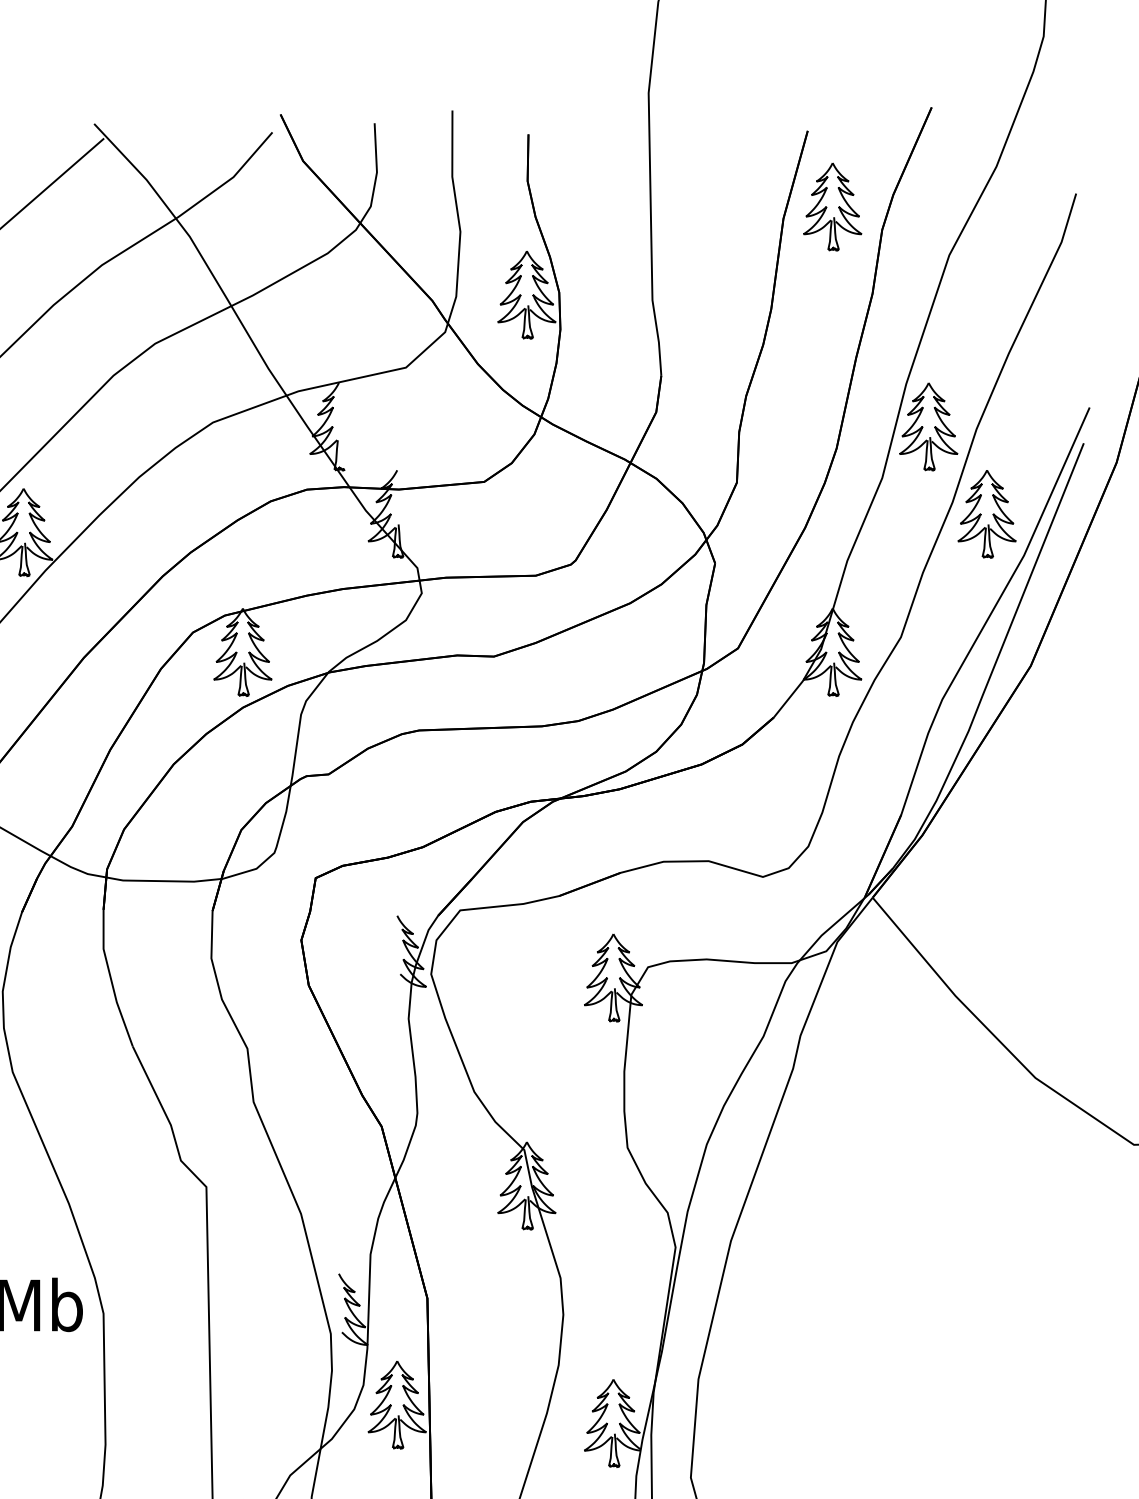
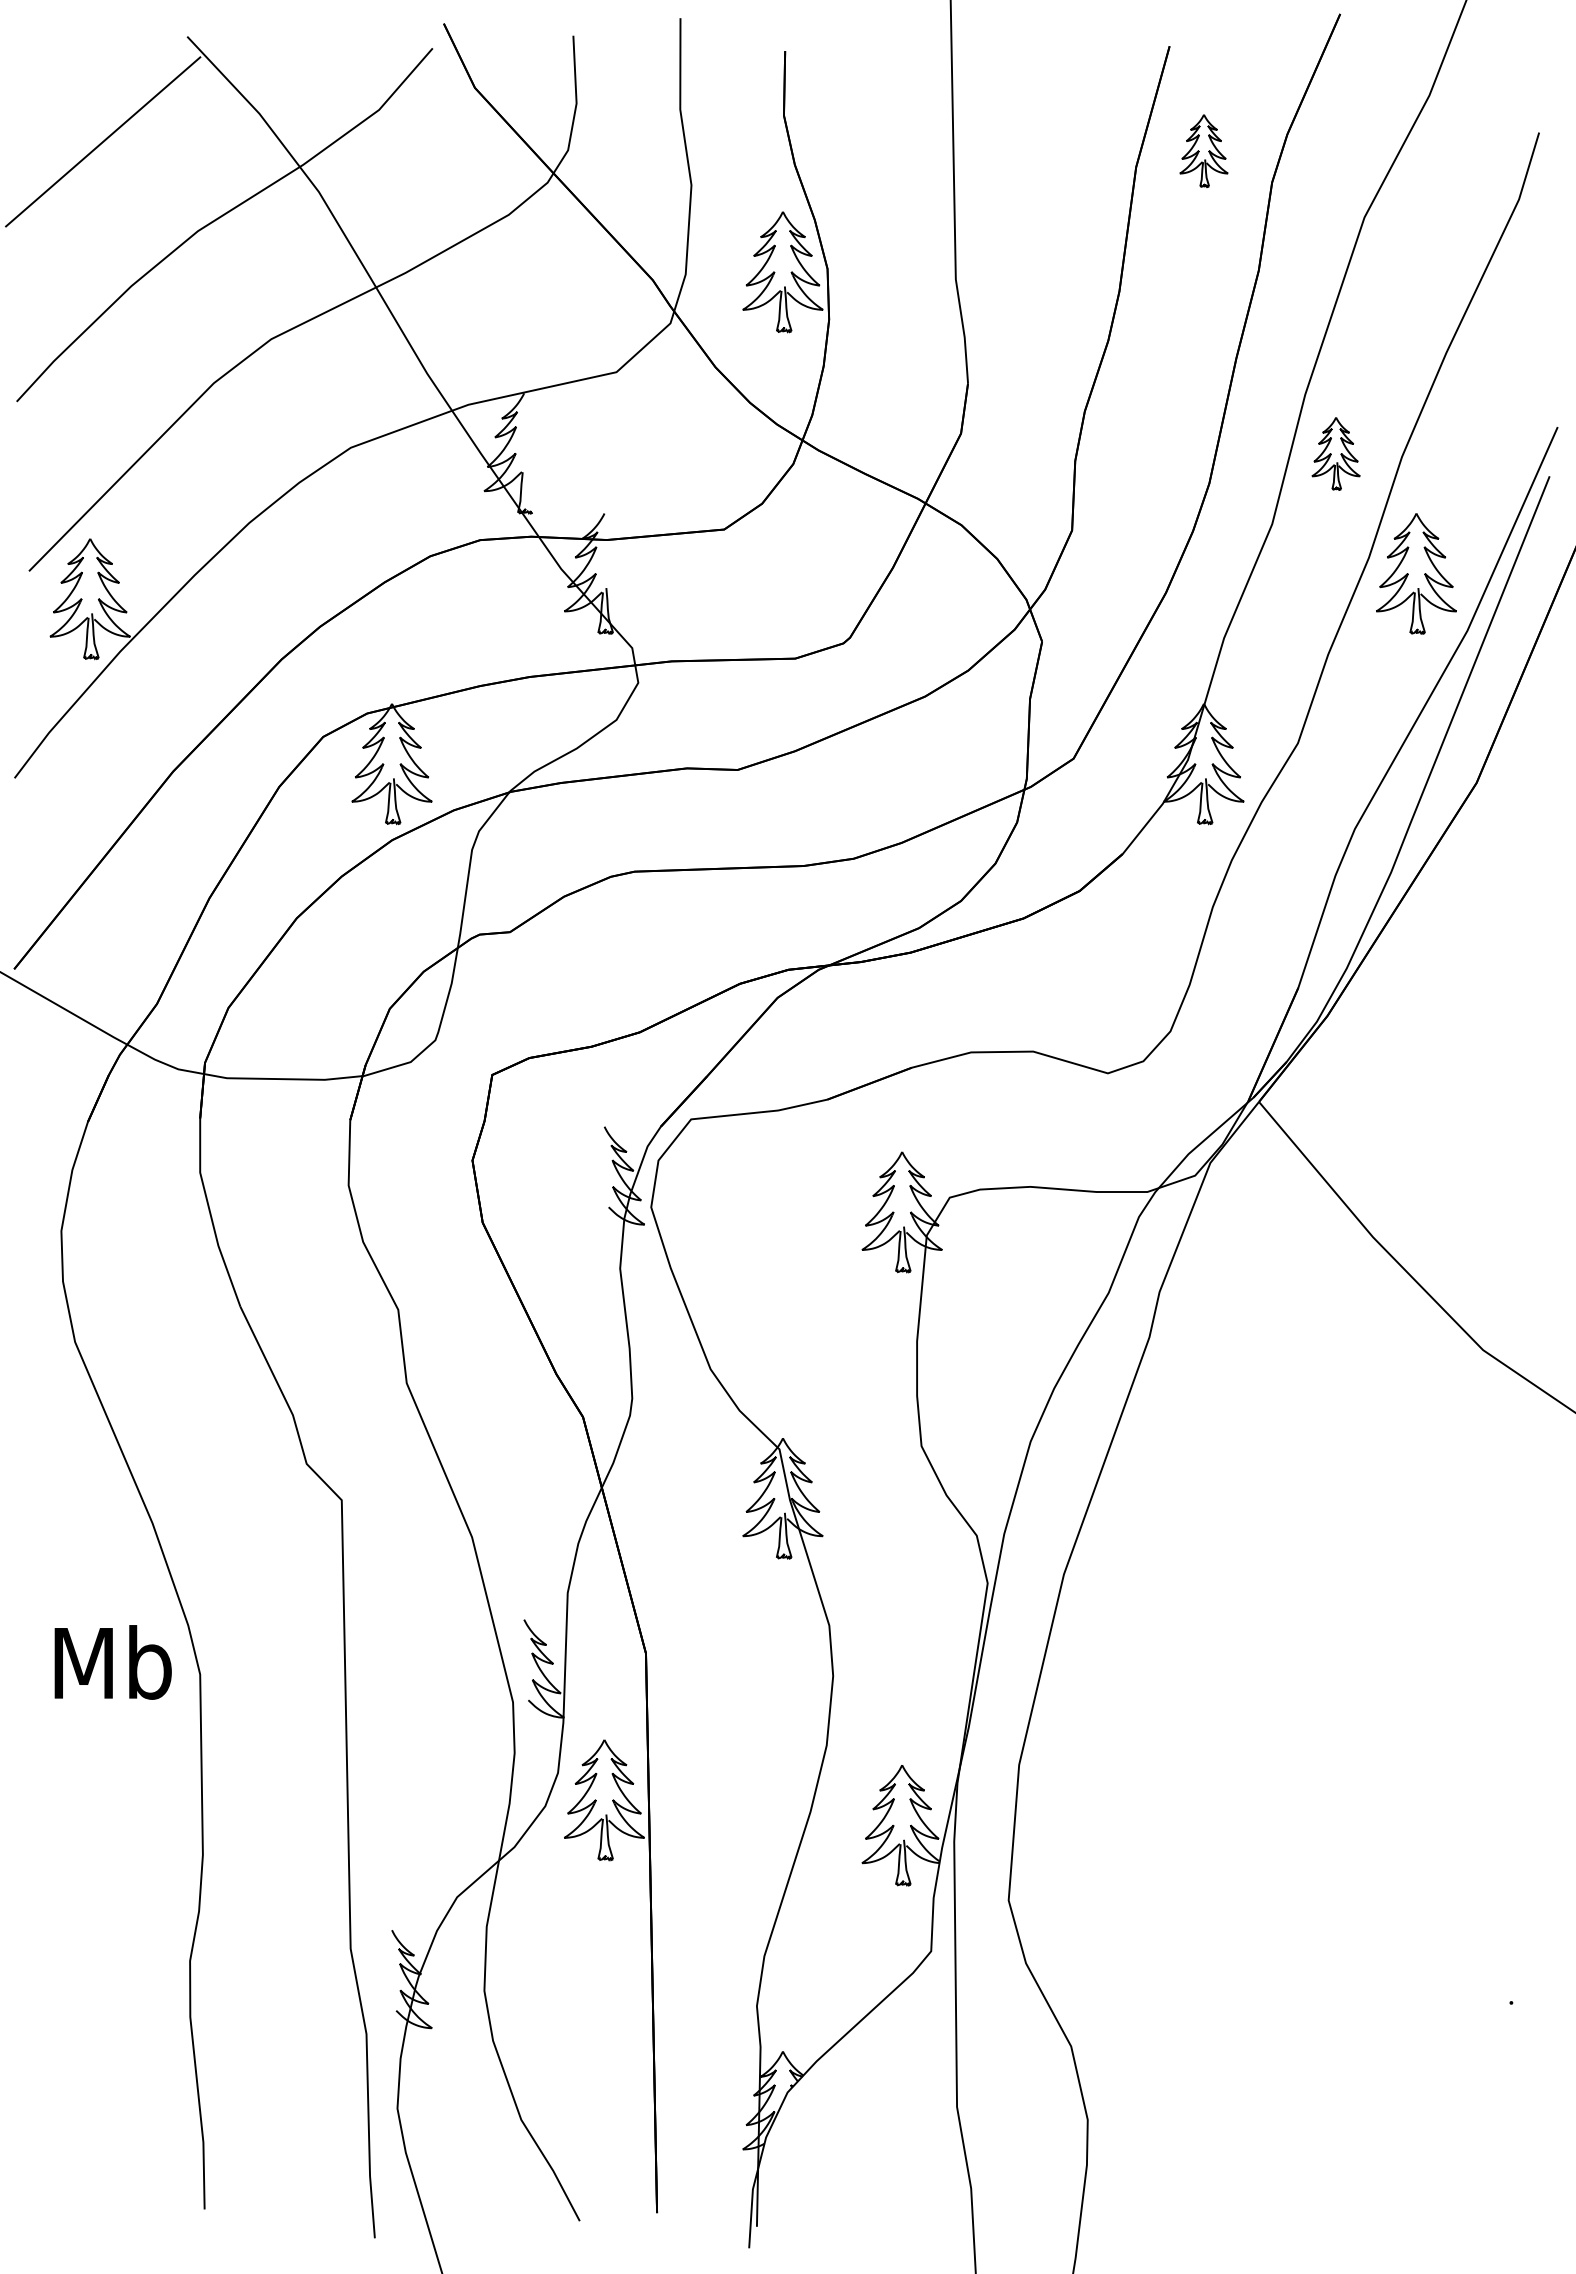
part: (832, 206) -> (1203, 150), size x0.6
part: (928, 426) -> (1335, 453), size x0.6

